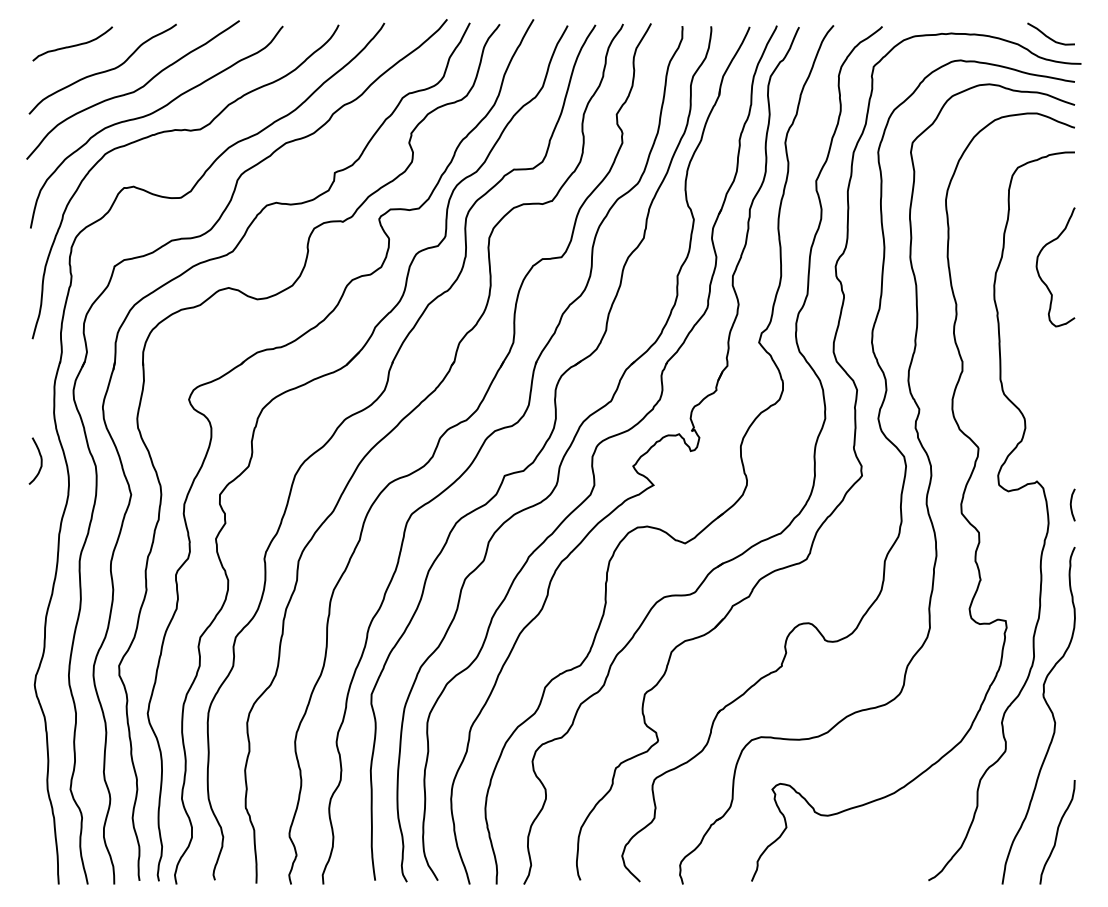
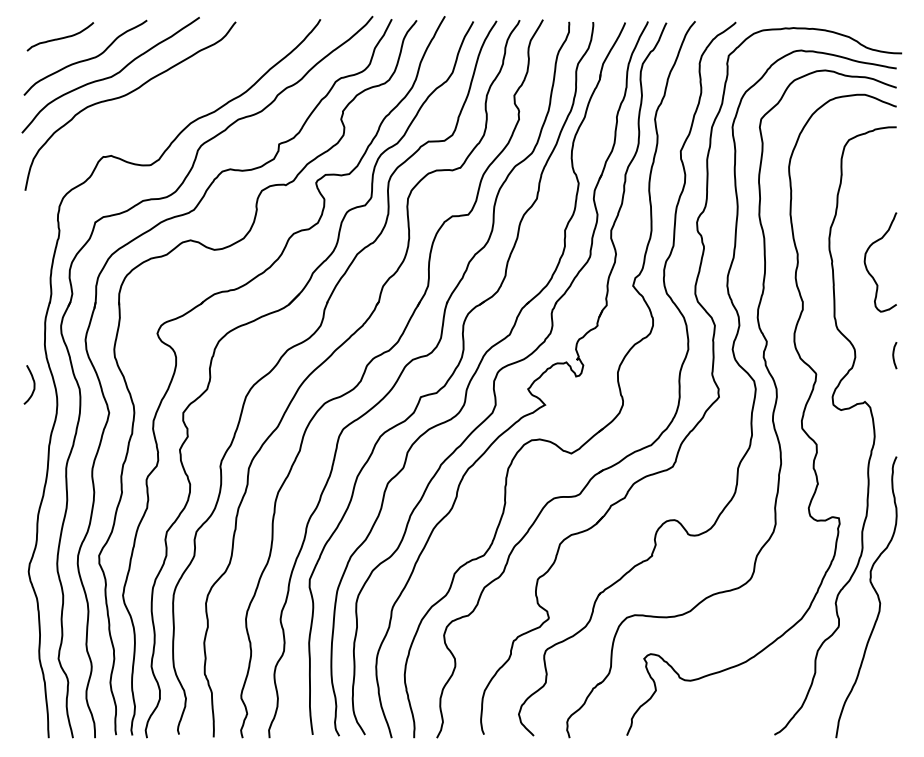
curve: (1047, 35) -> (873, 29), removed
curve: (187, 131) -> (156, 109), removed
curve: (1039, 273) -> (867, 267), moved
curve: (1071, 504) -> (893, 355), moved
curve: (1057, 832) -> (882, 694), removed

